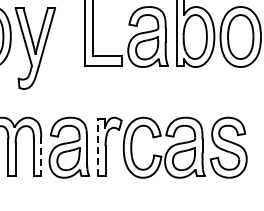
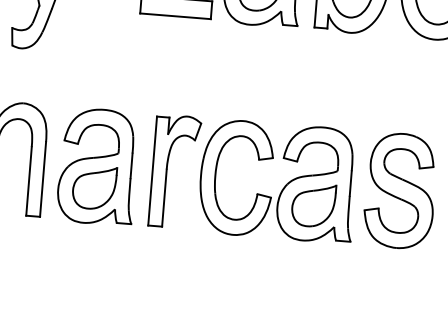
line: (98, 147) -> (153, 170), dashed -> solid
line: (41, 156) -> (43, 179), dashed -> solid

